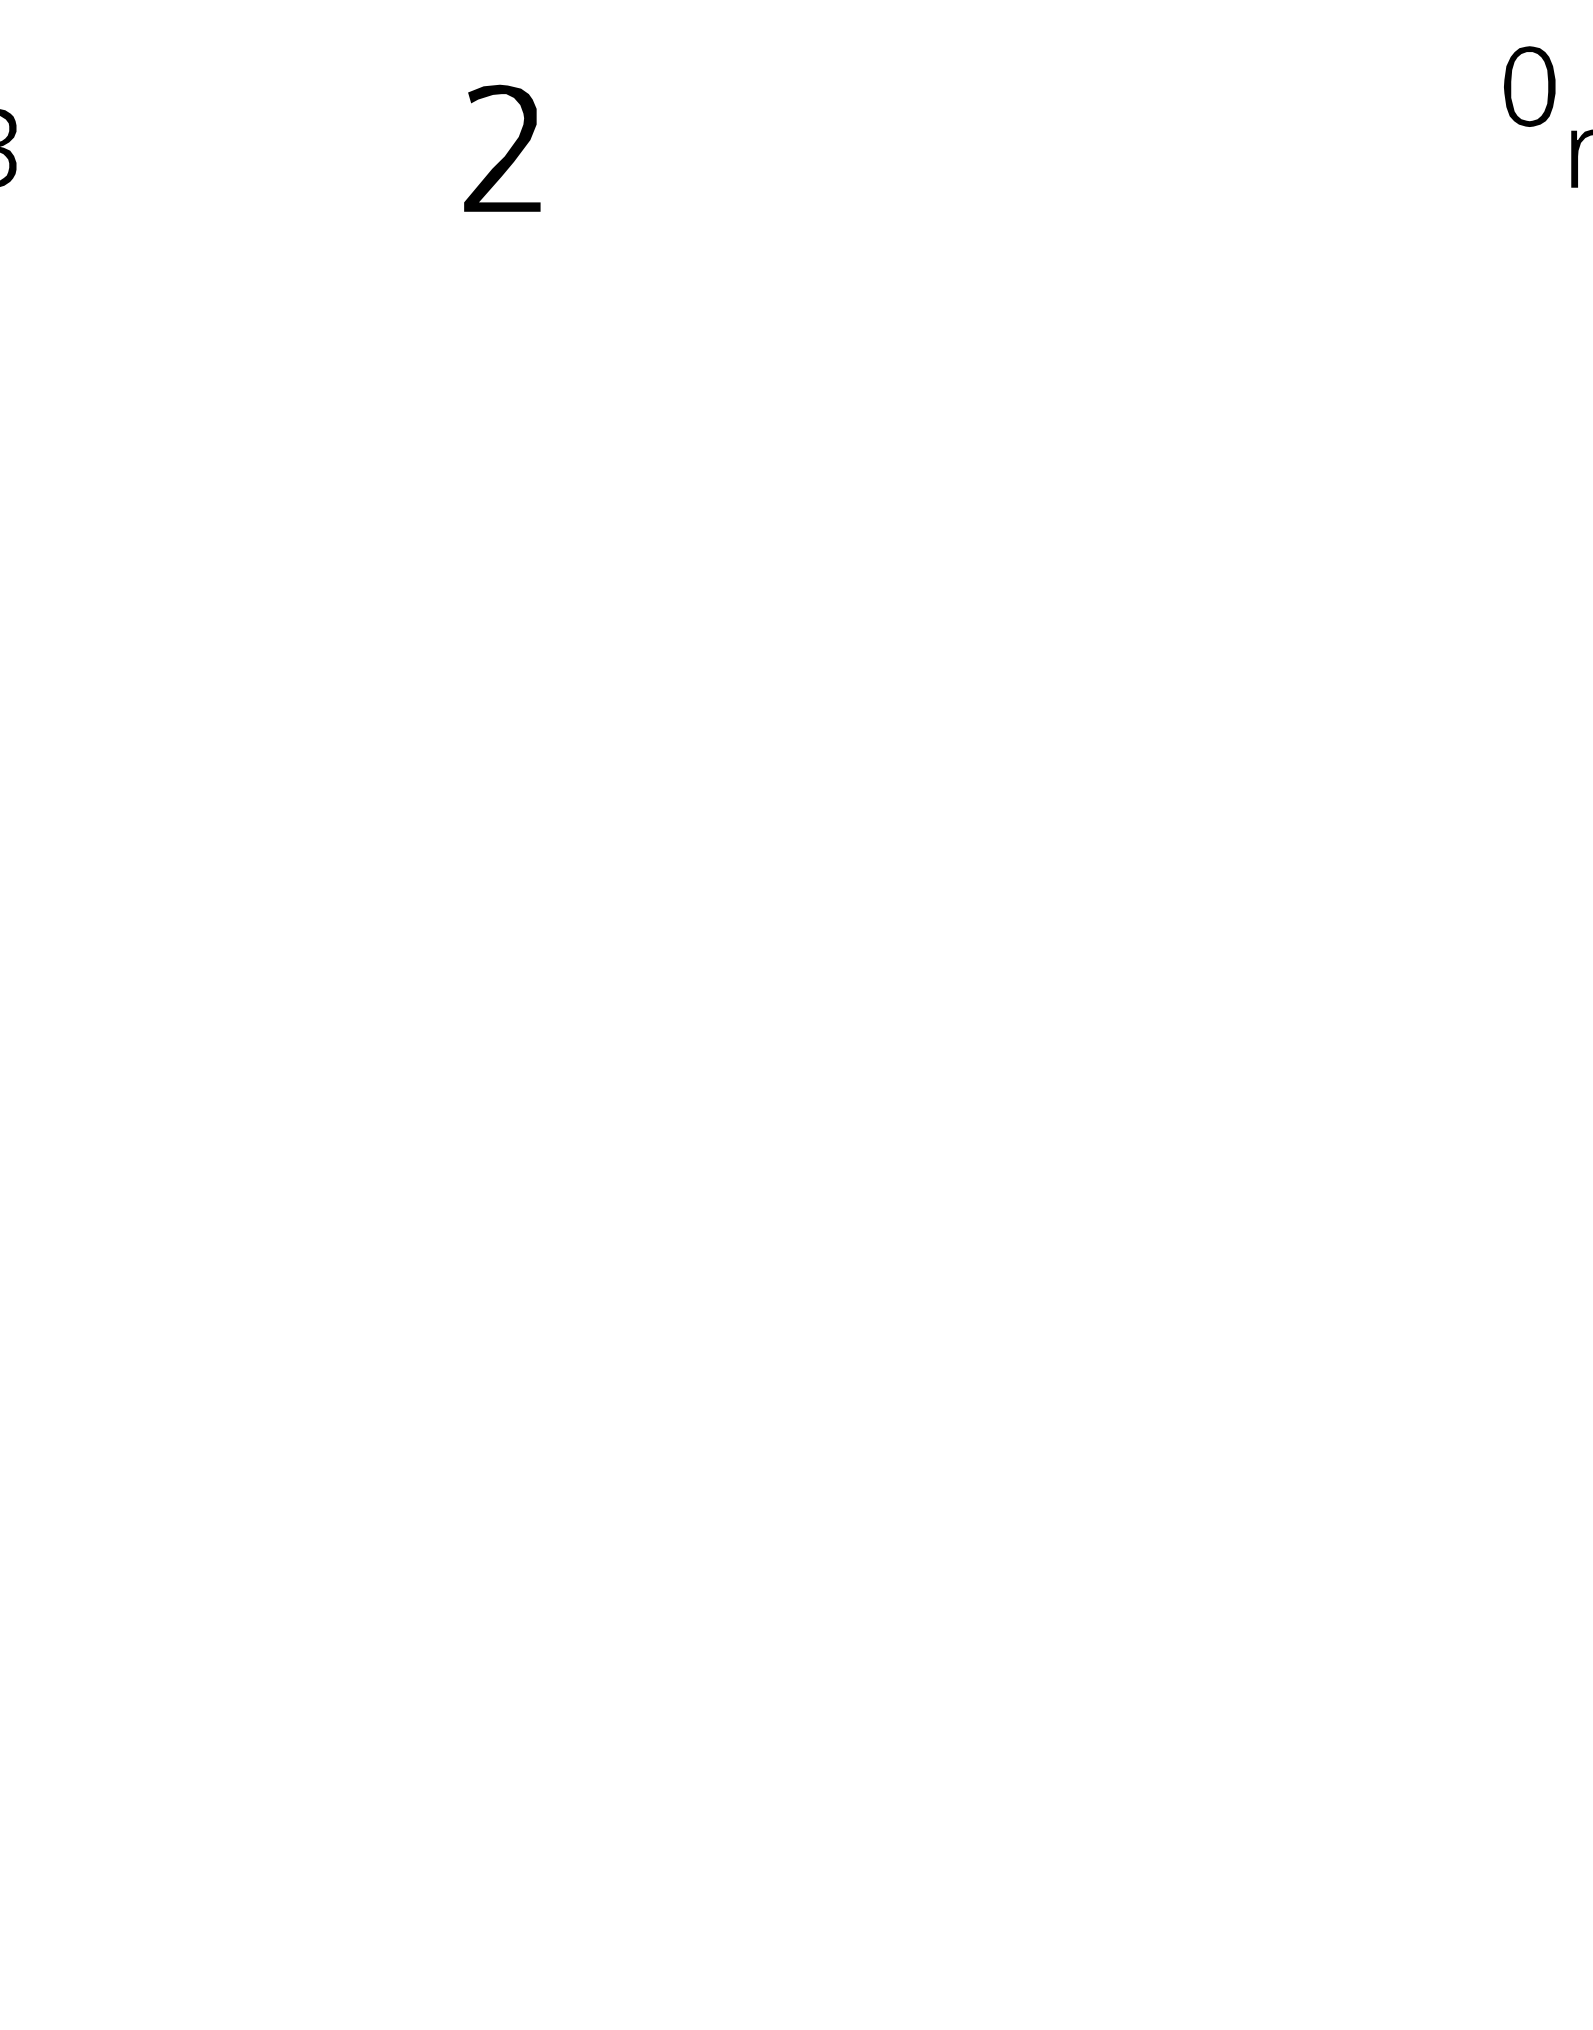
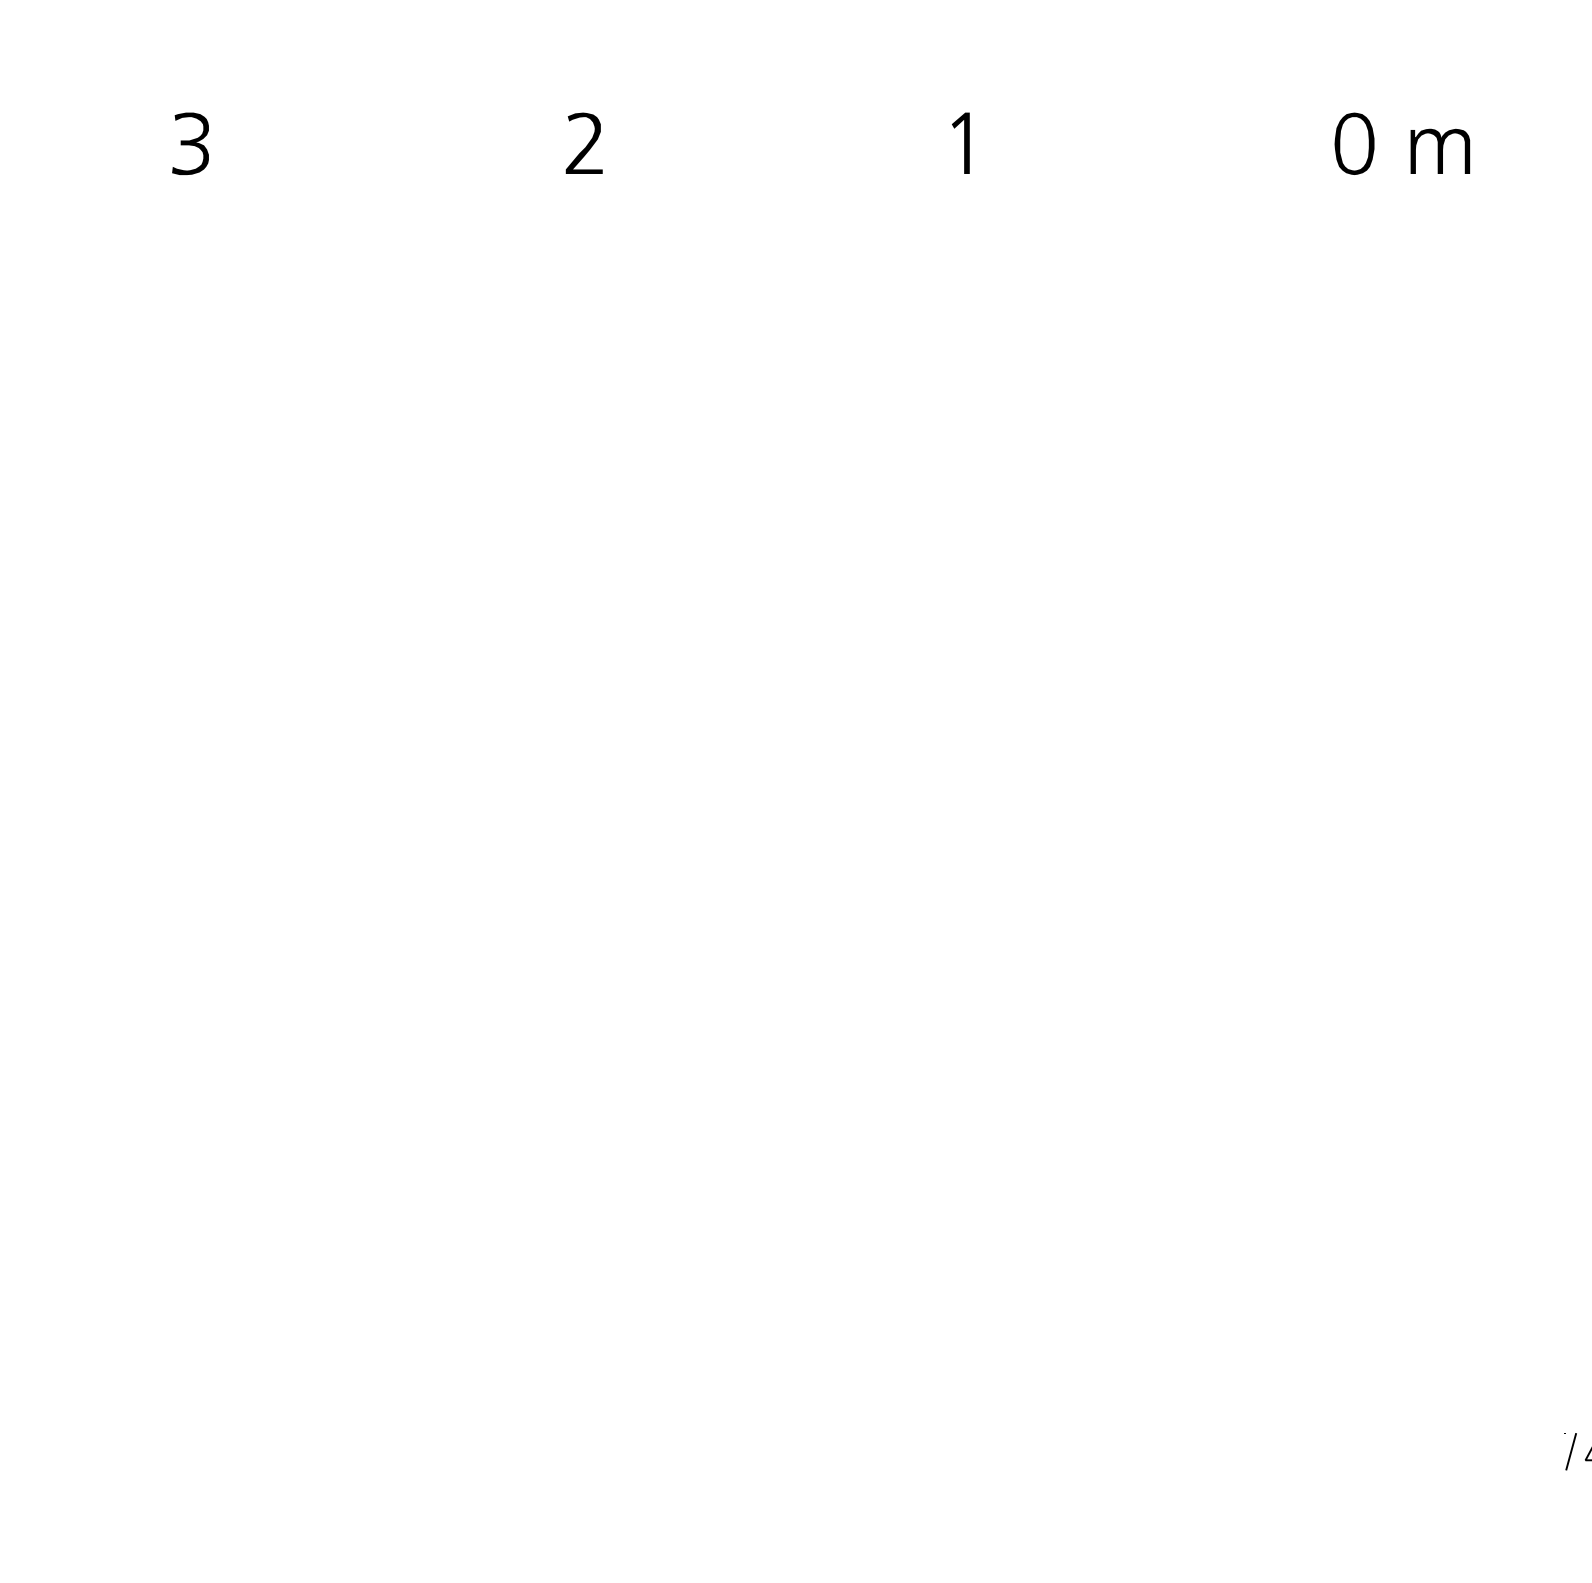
part: (1529, 86) -> (1354, 143), moved
part: (501, 146) -> (583, 142), size x0.62
part: (988, 146) -> (960, 142), added

